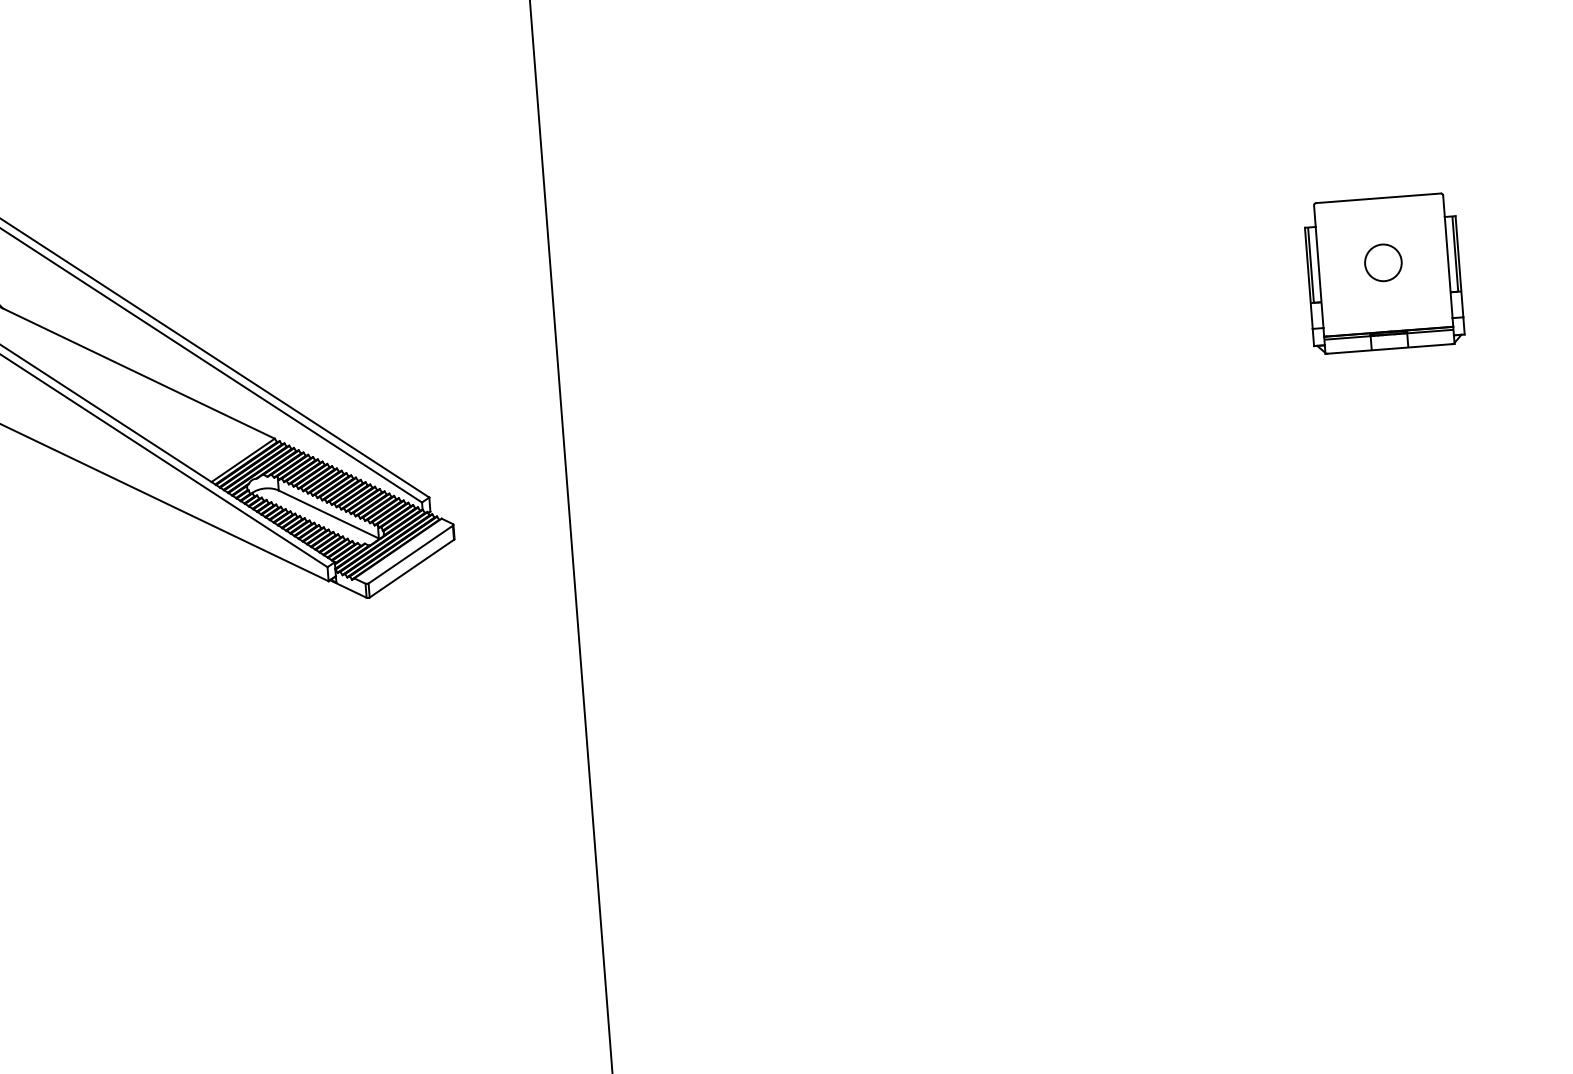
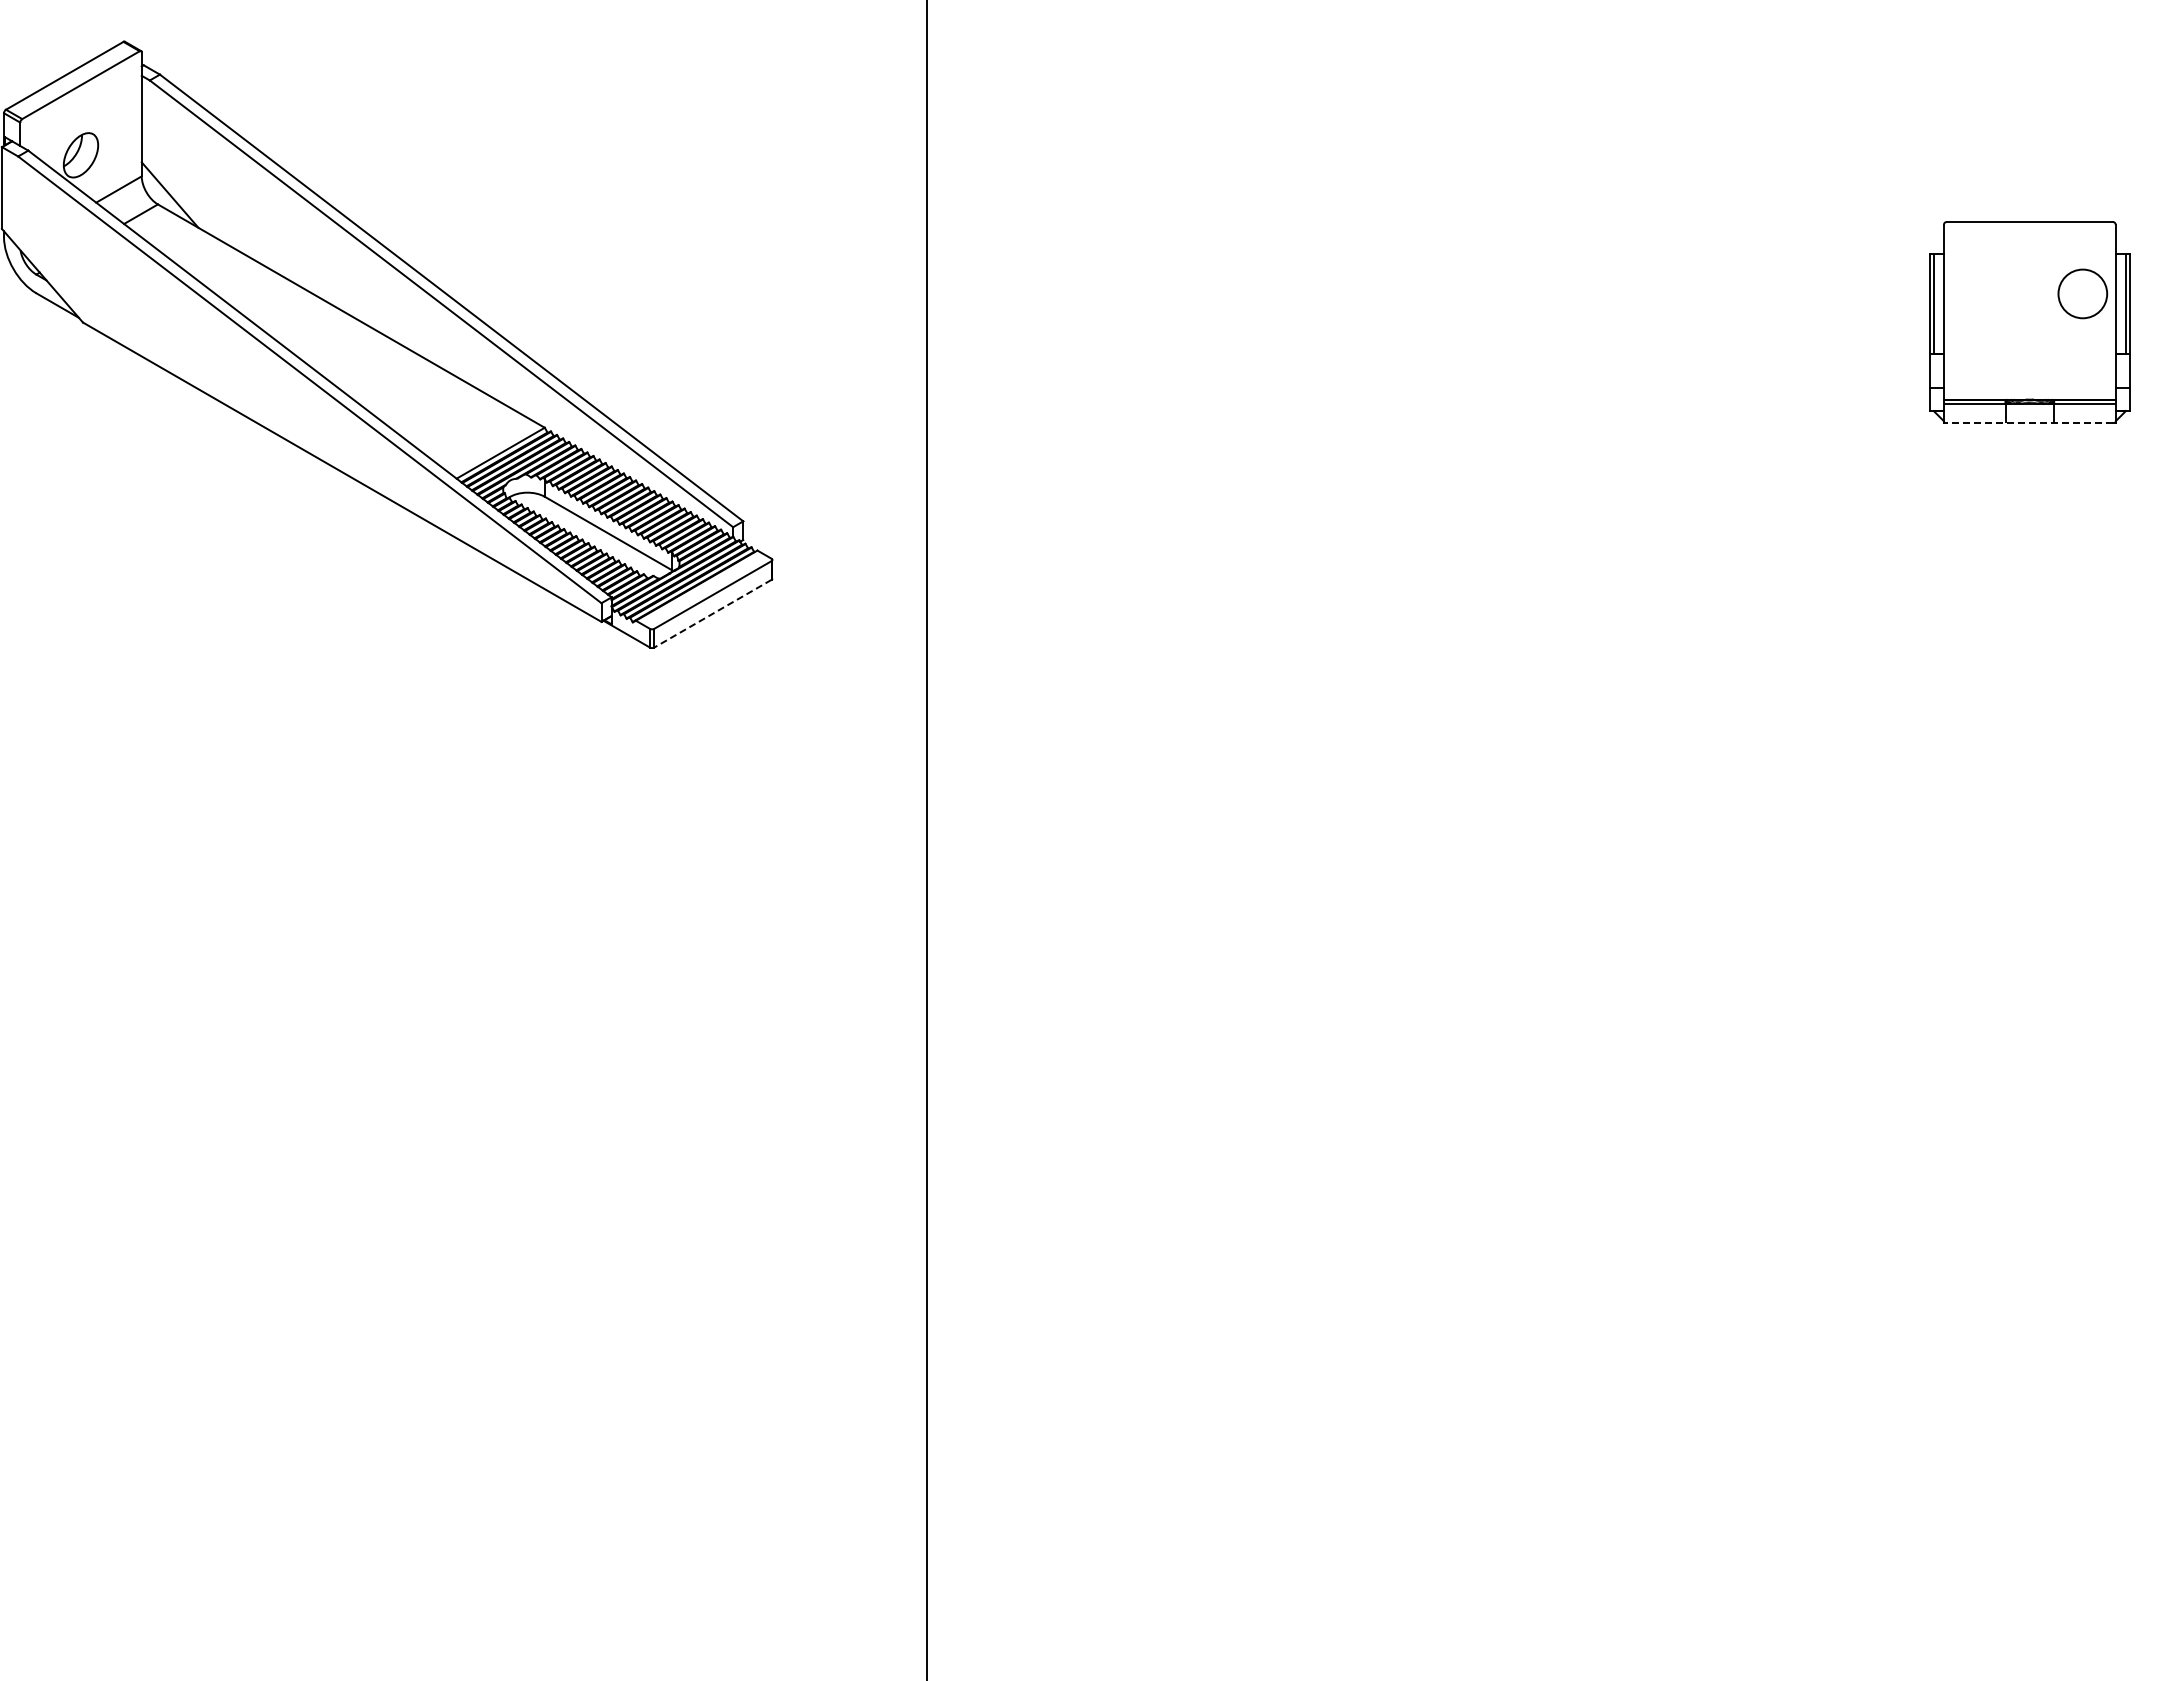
circle: (1383, 262) -> (2082, 293), moved
line: (1389, 348) -> (2029, 422), solid -> dashed
line: (411, 568) -> (712, 613), solid -> dashed

